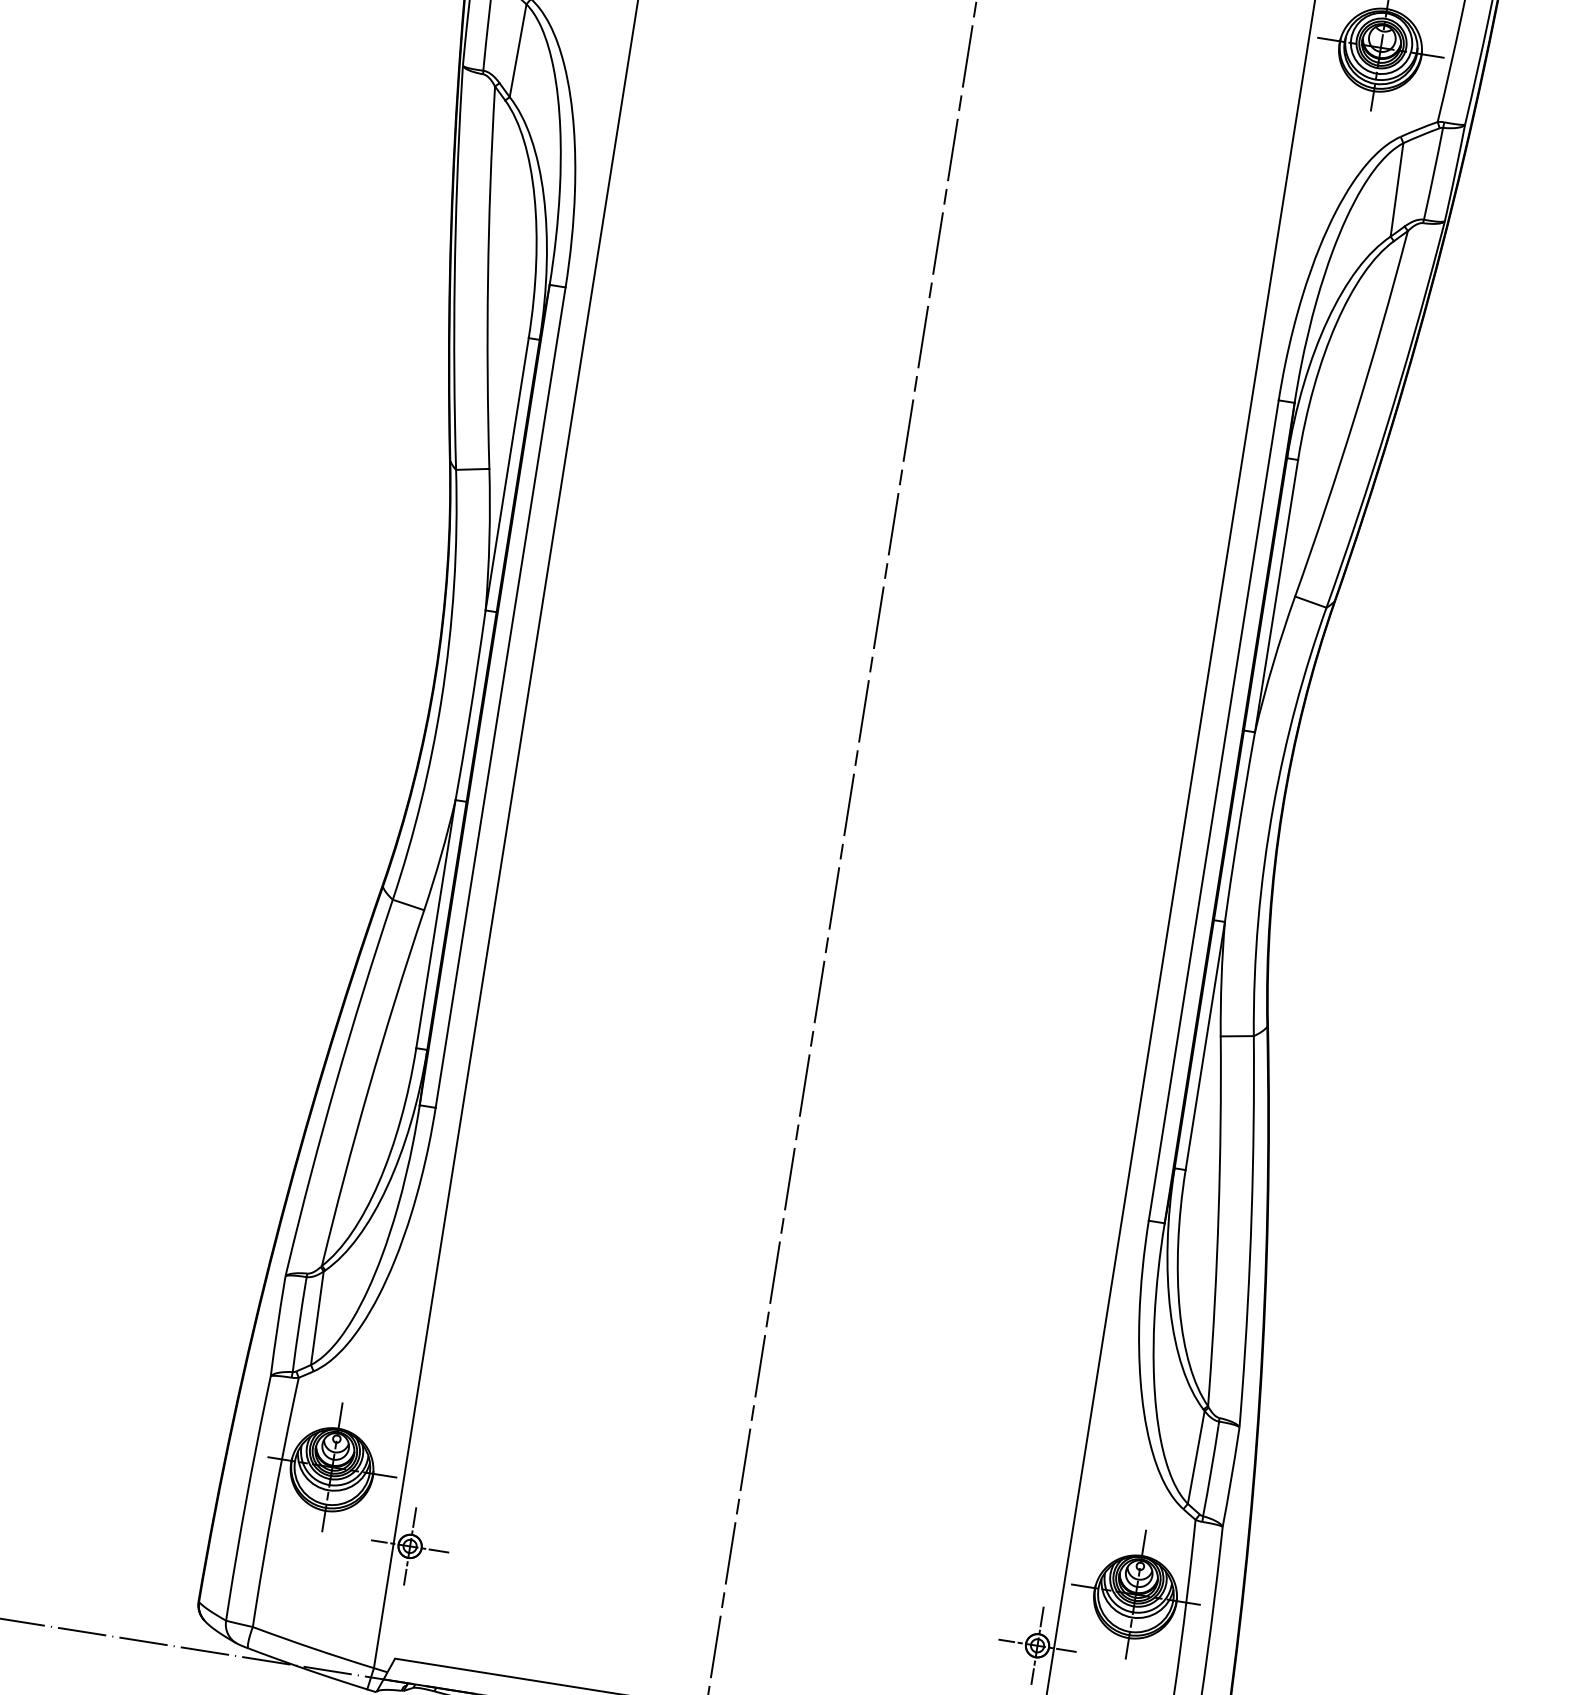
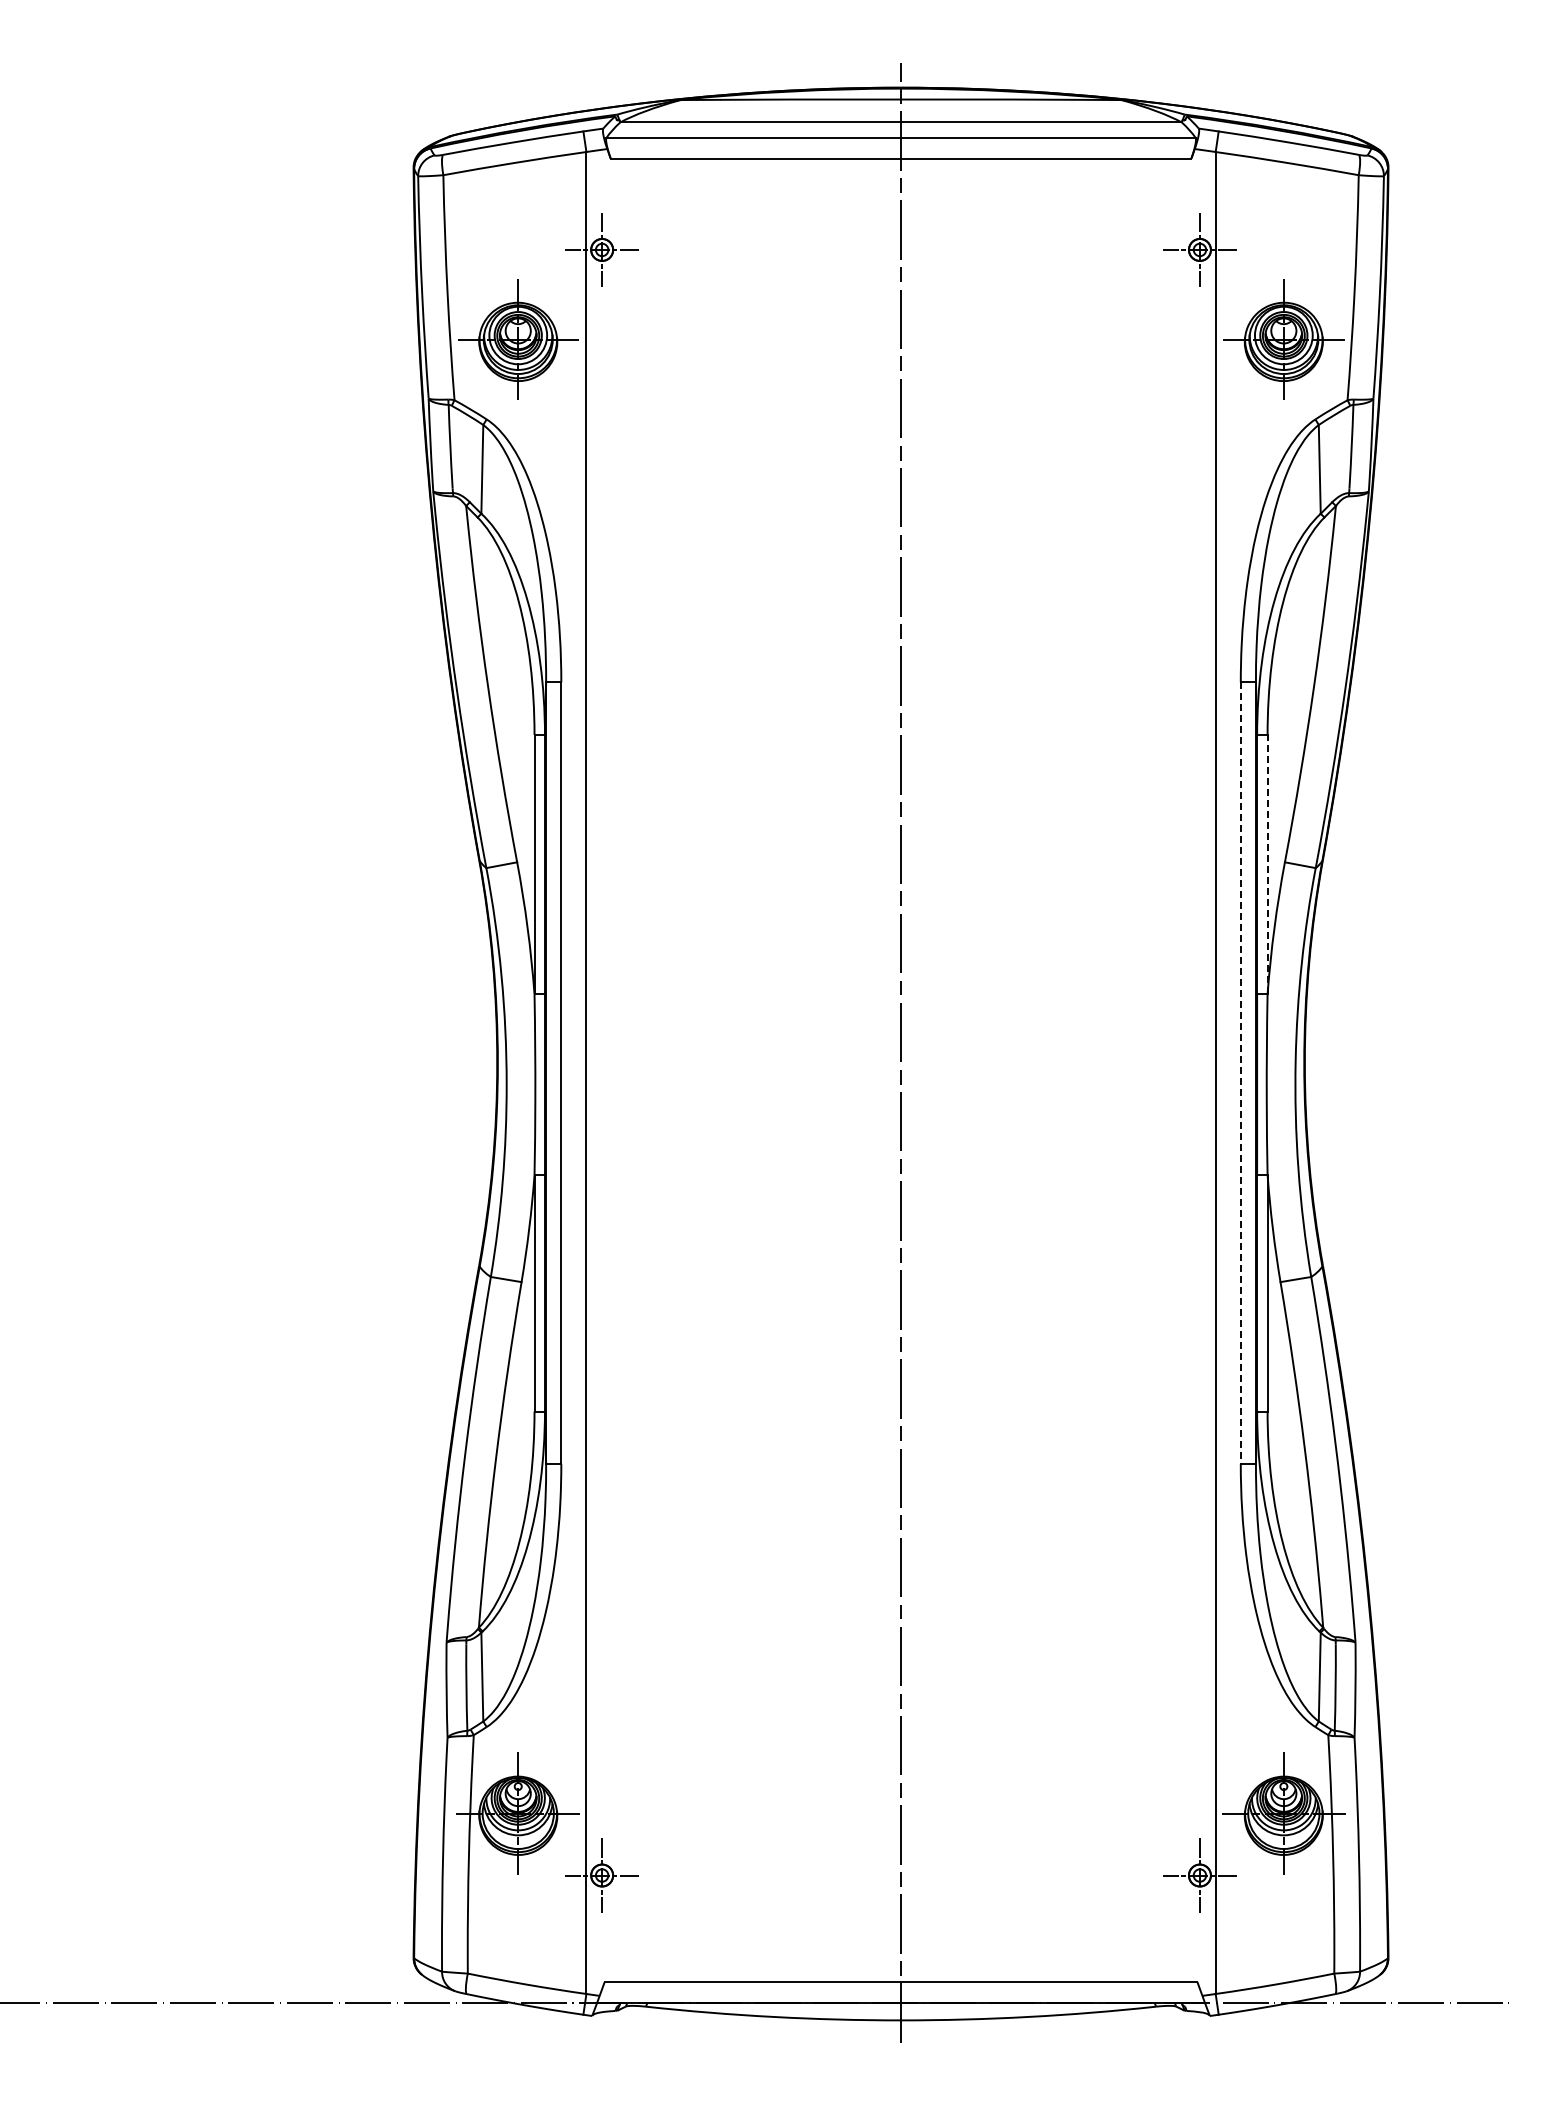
line: (1276, 595) -> (1267, 864), solid -> dashed
line: (1213, 810) -> (1240, 1073), solid -> dashed

